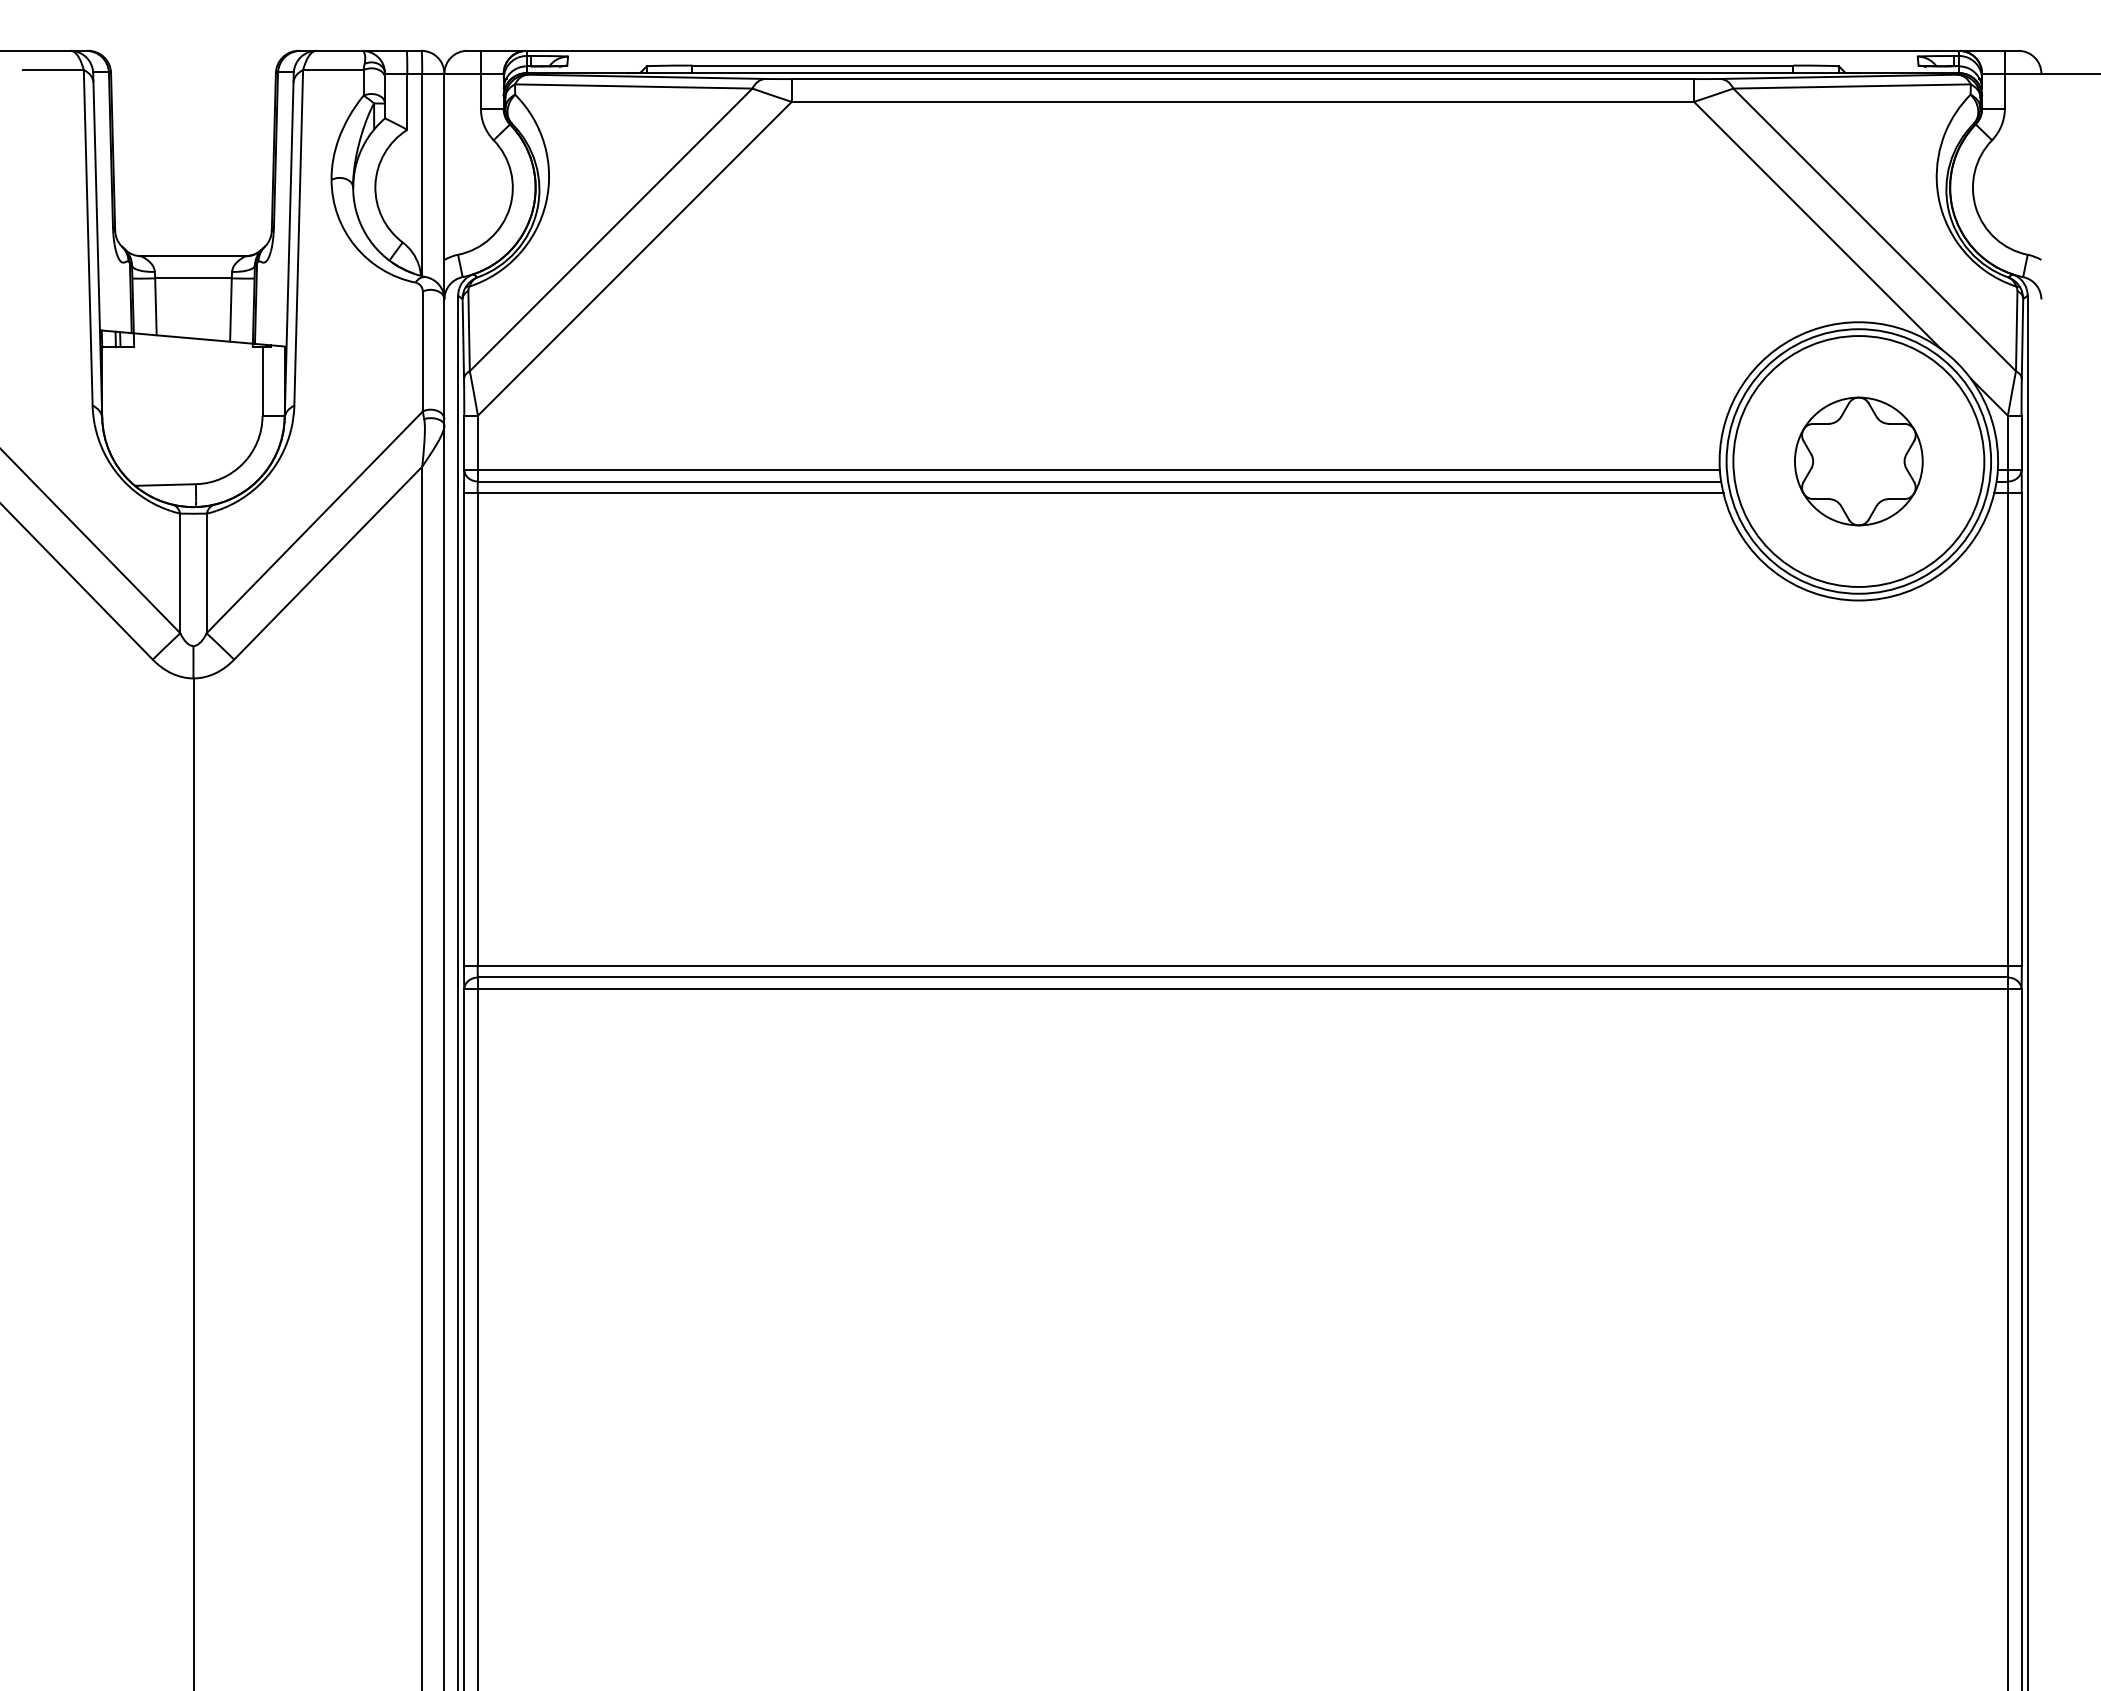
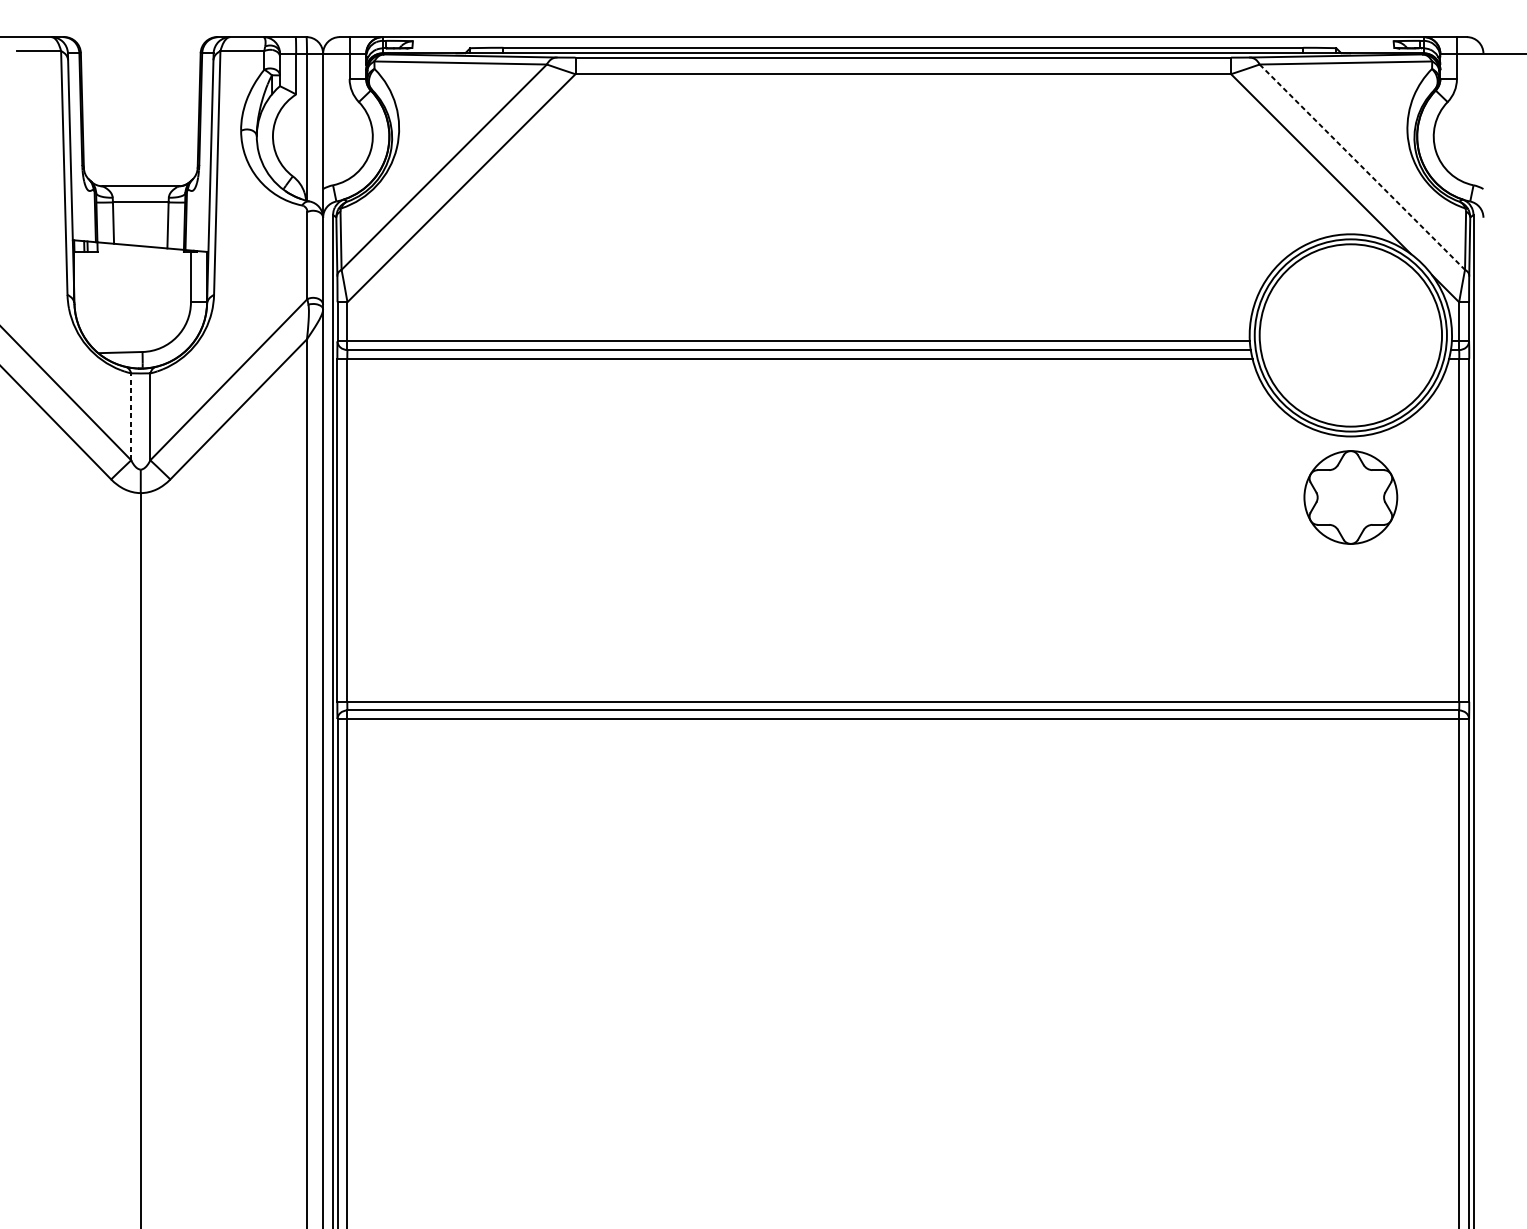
line: (1874, 229) -> (1362, 166), solid -> dashed
part: (1858, 461) -> (1350, 497), moved
line: (180, 573) -> (131, 416), solid -> dashed

